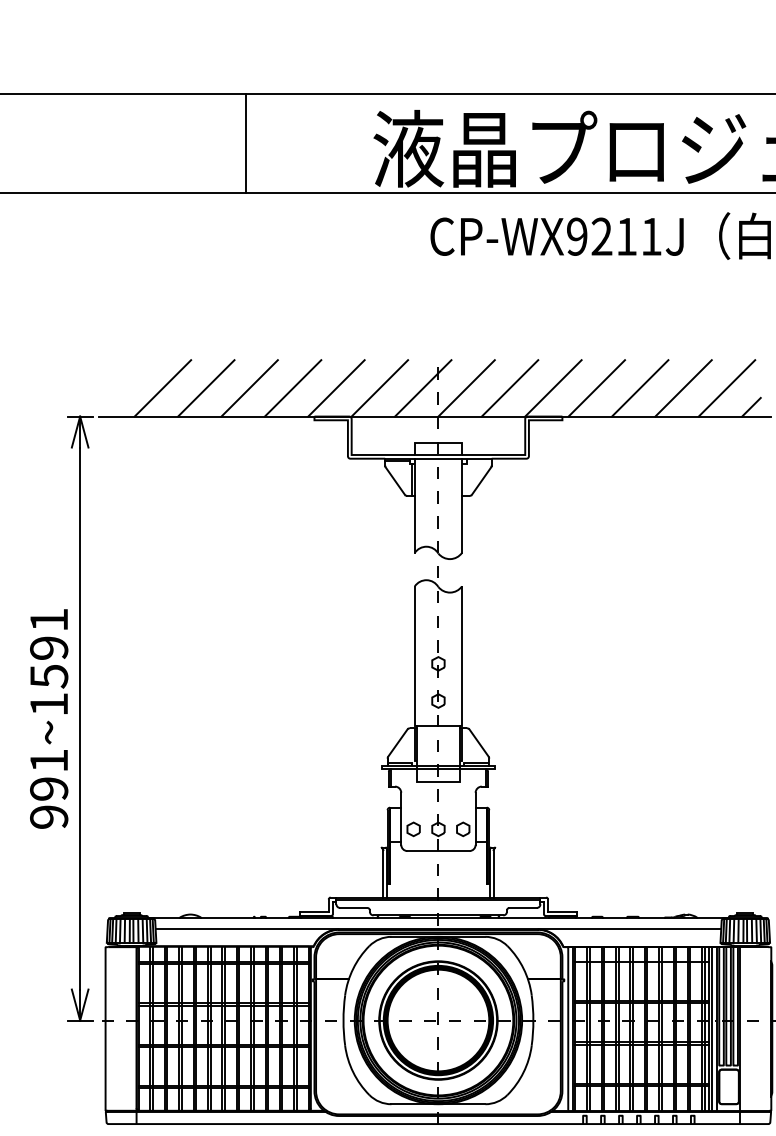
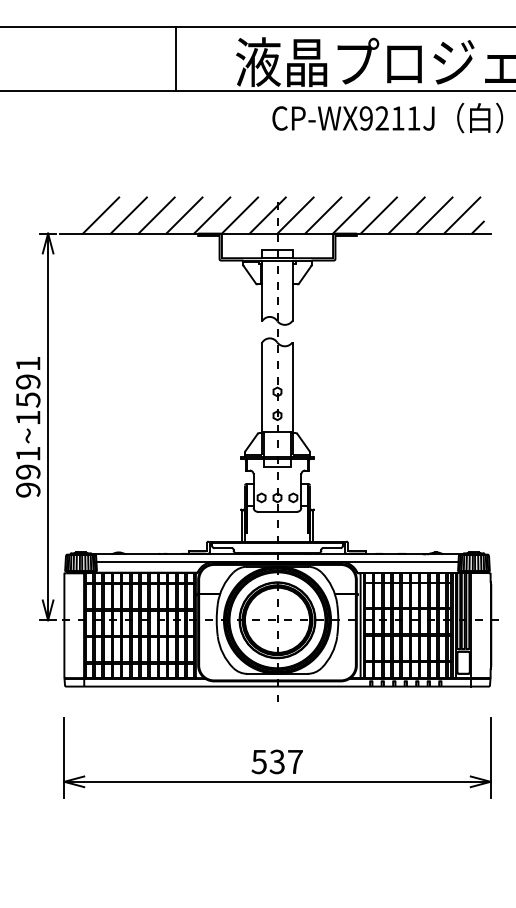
line: (246, 143) -> (176, 58), moved

